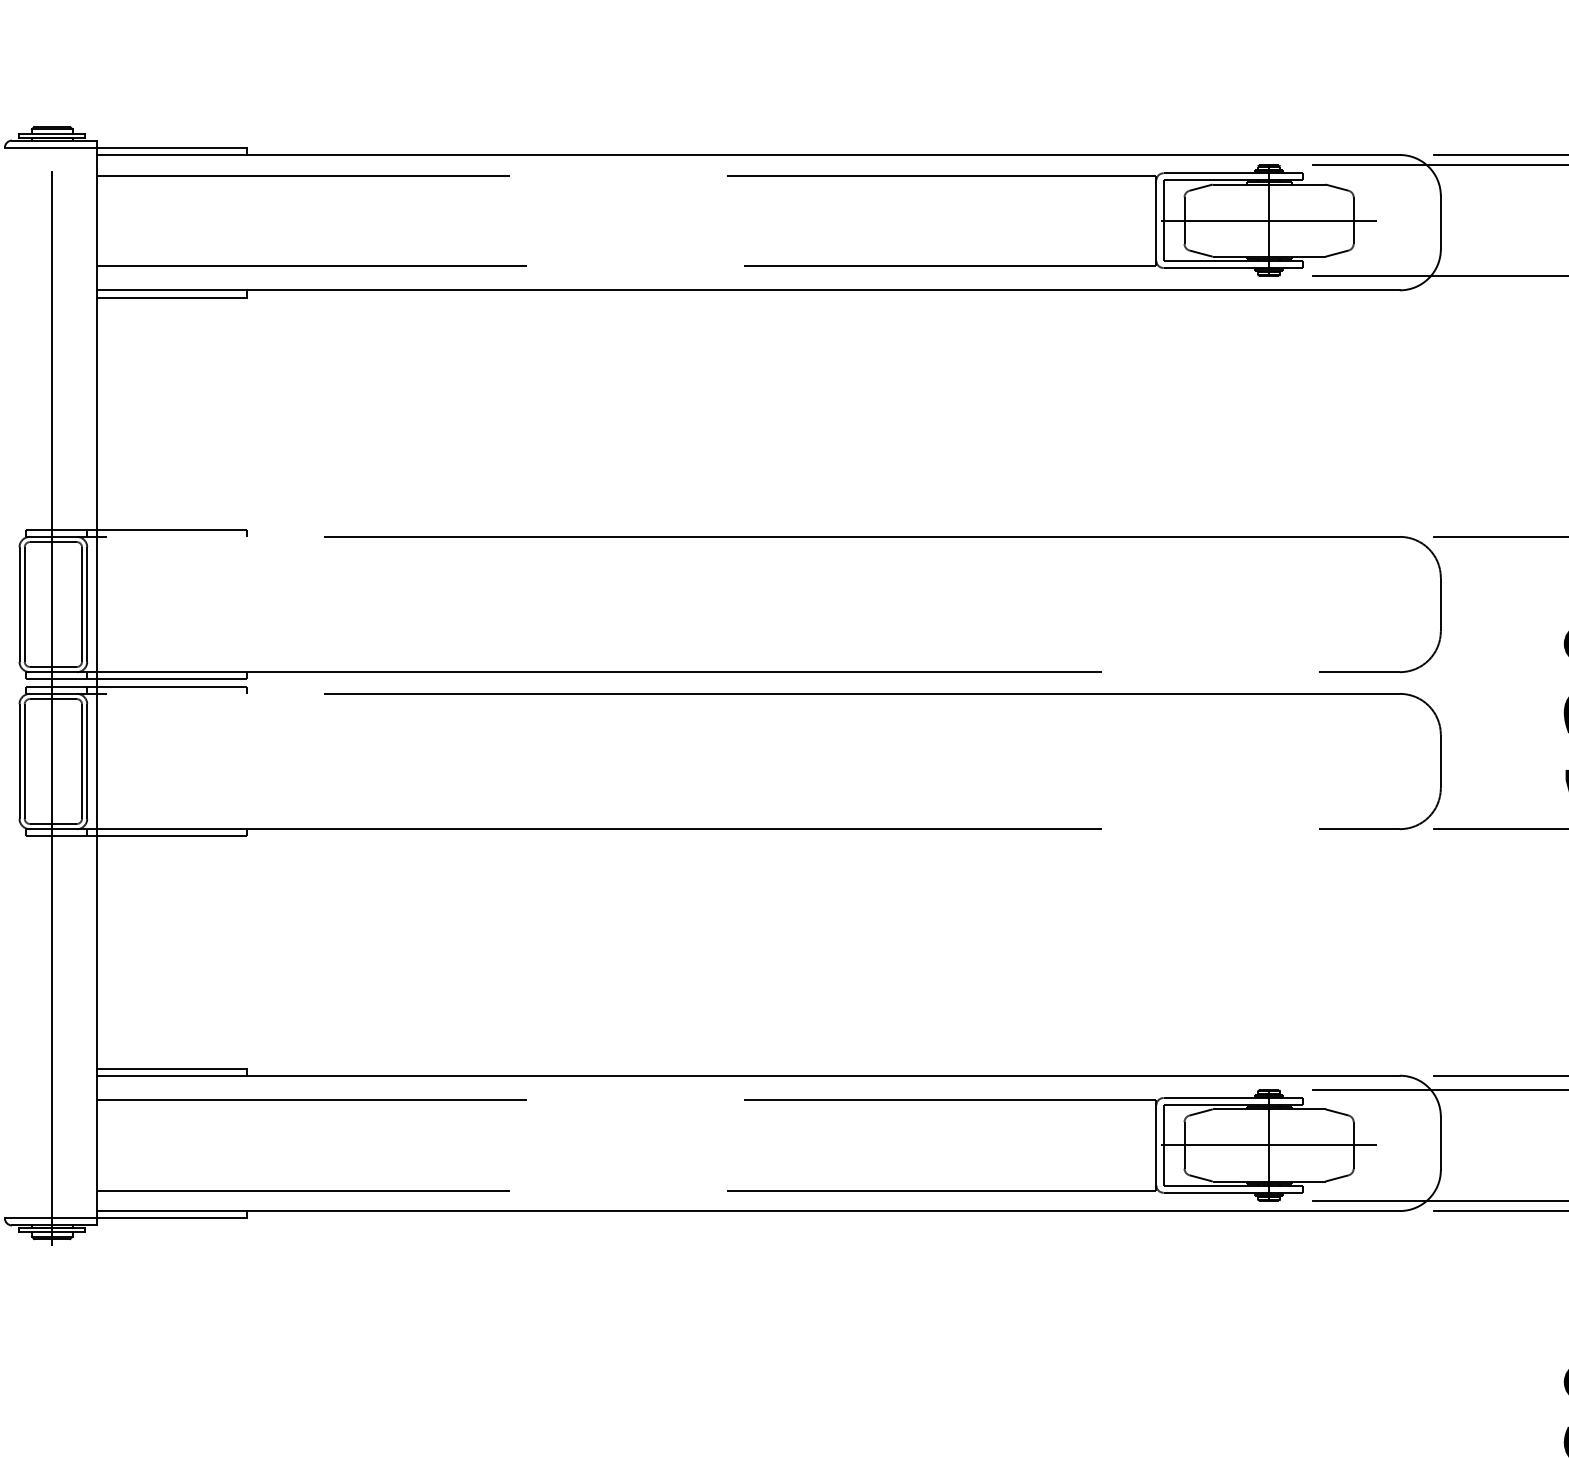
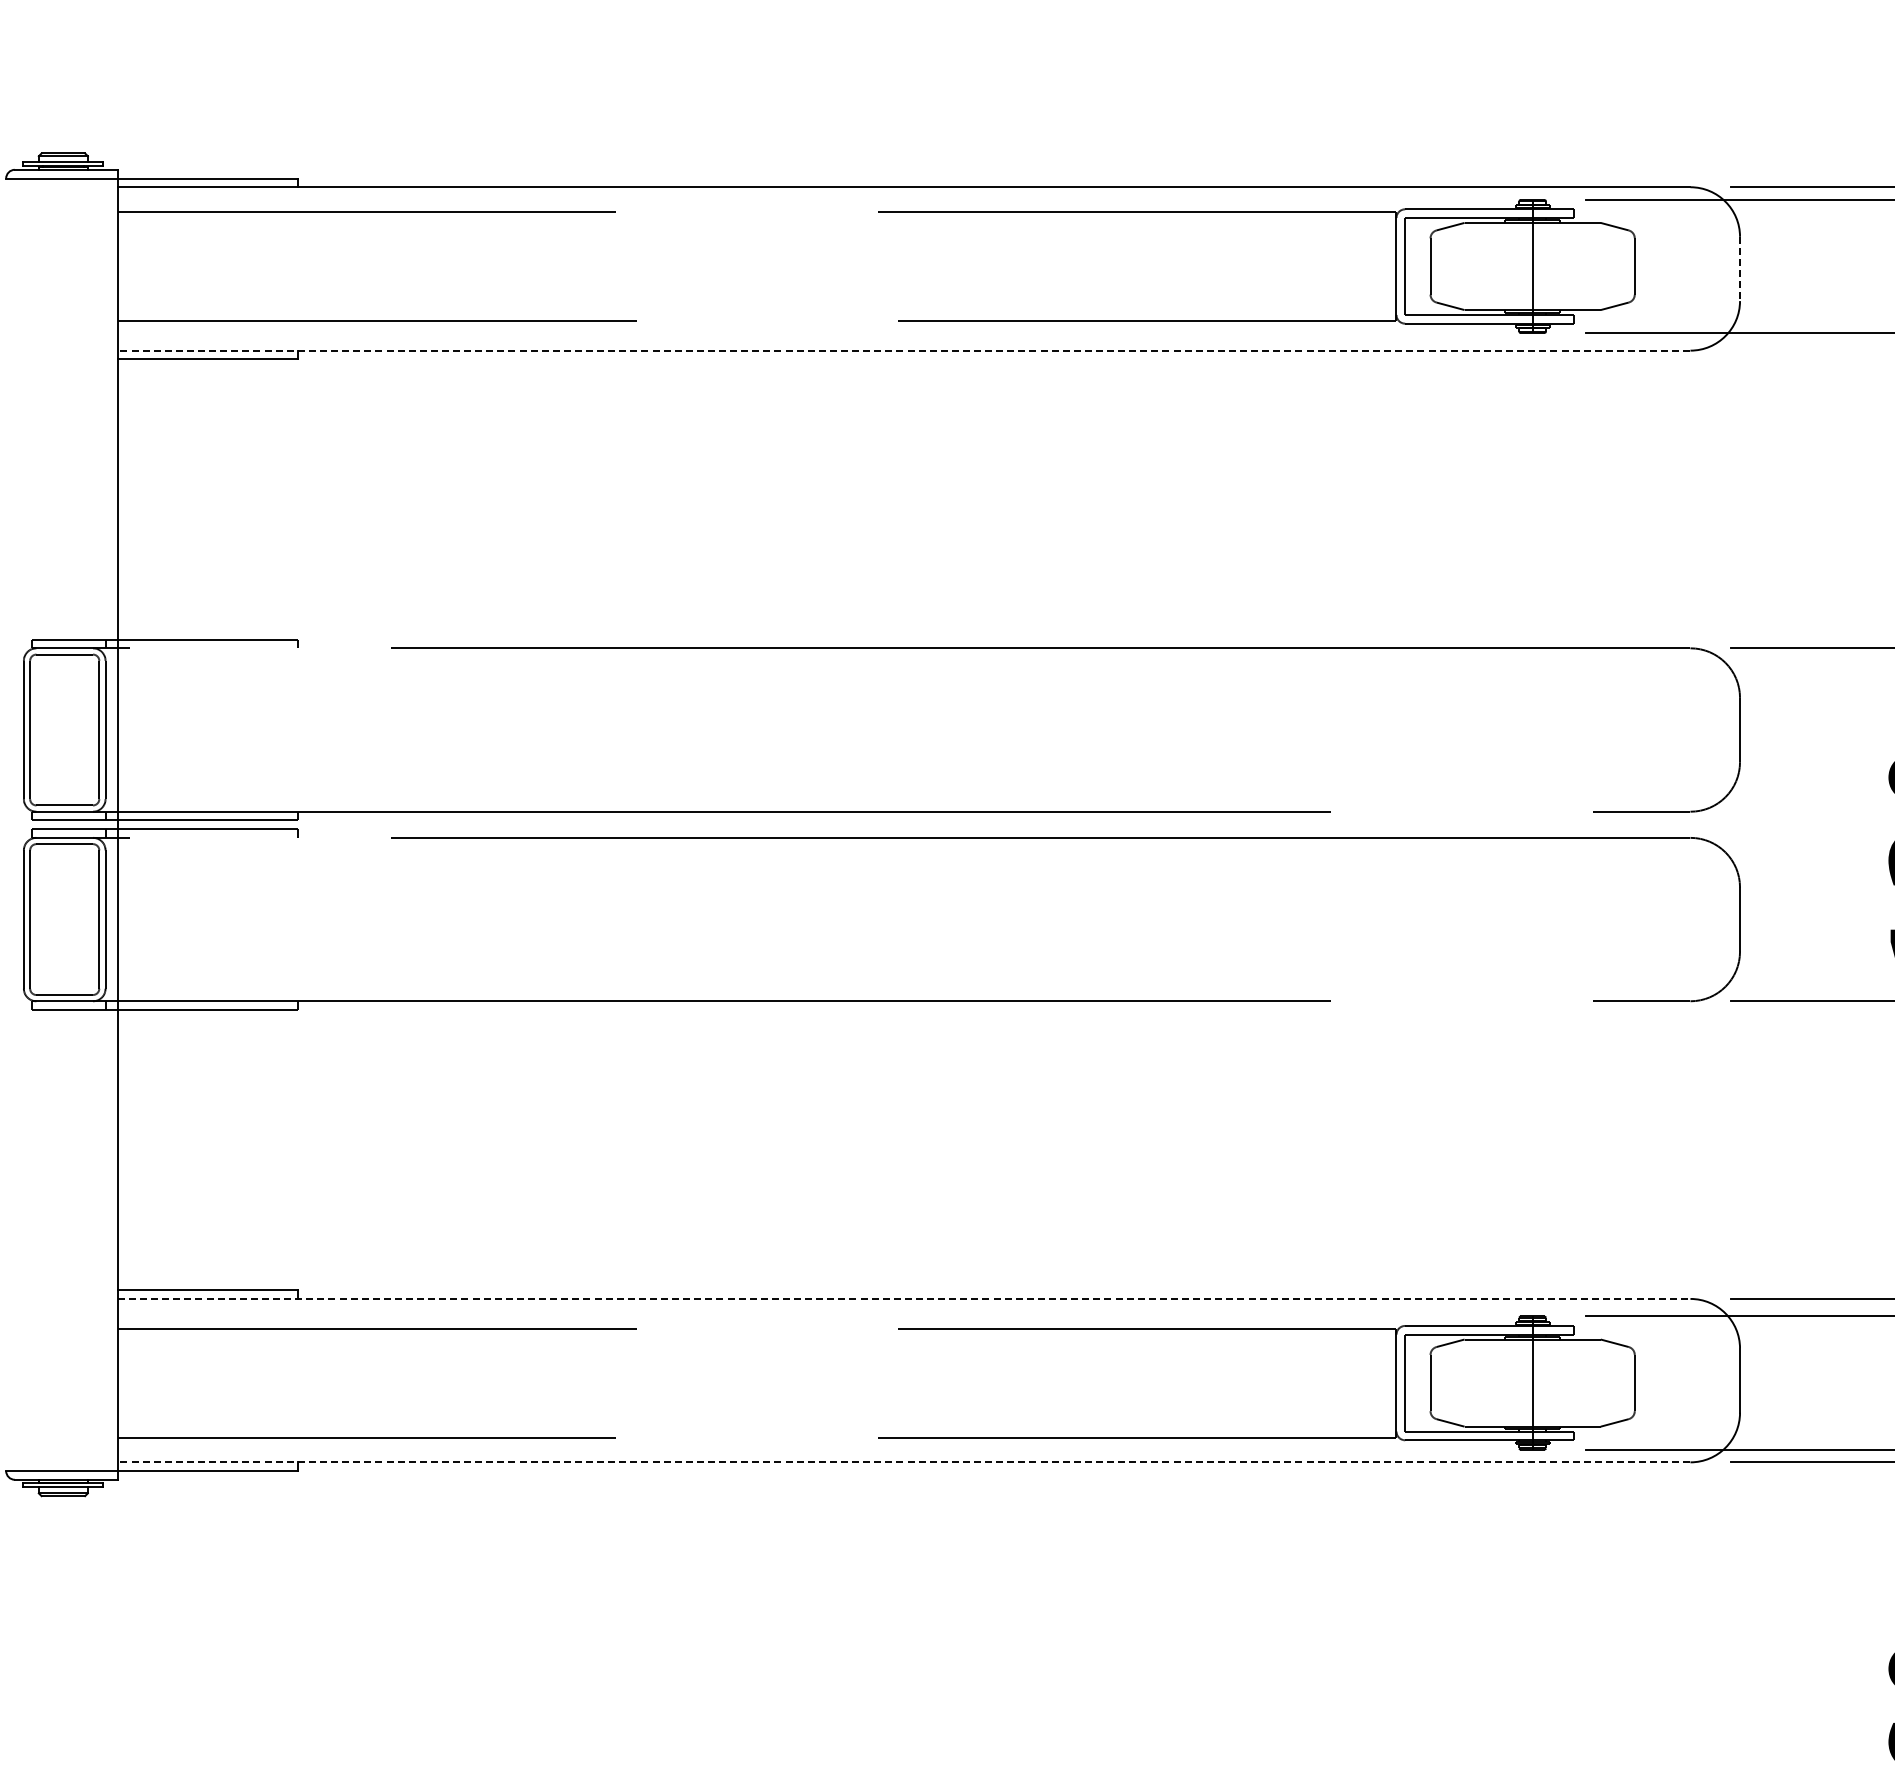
line: (1268, 220) -> (1532, 266), removed
line: (1441, 223) -> (1740, 269), solid -> dashed
line: (748, 290) -> (903, 350), solid -> dashed
line: (52, 684) -> (63, 826), removed
line: (748, 1075) -> (904, 1298), solid -> dashed
line: (1268, 1145) -> (1532, 1383), removed
line: (748, 1211) -> (903, 1462), solid -> dashed

